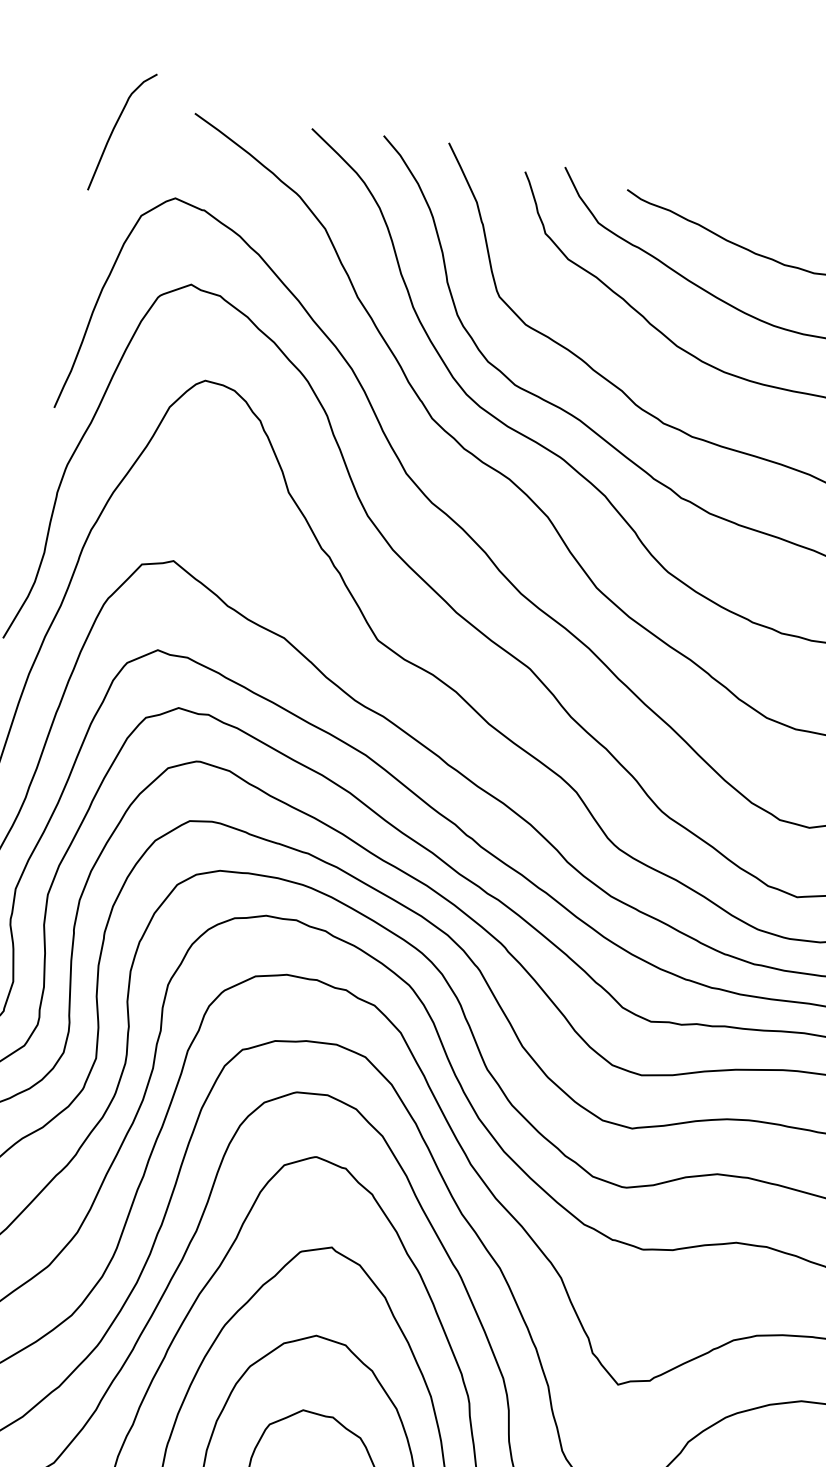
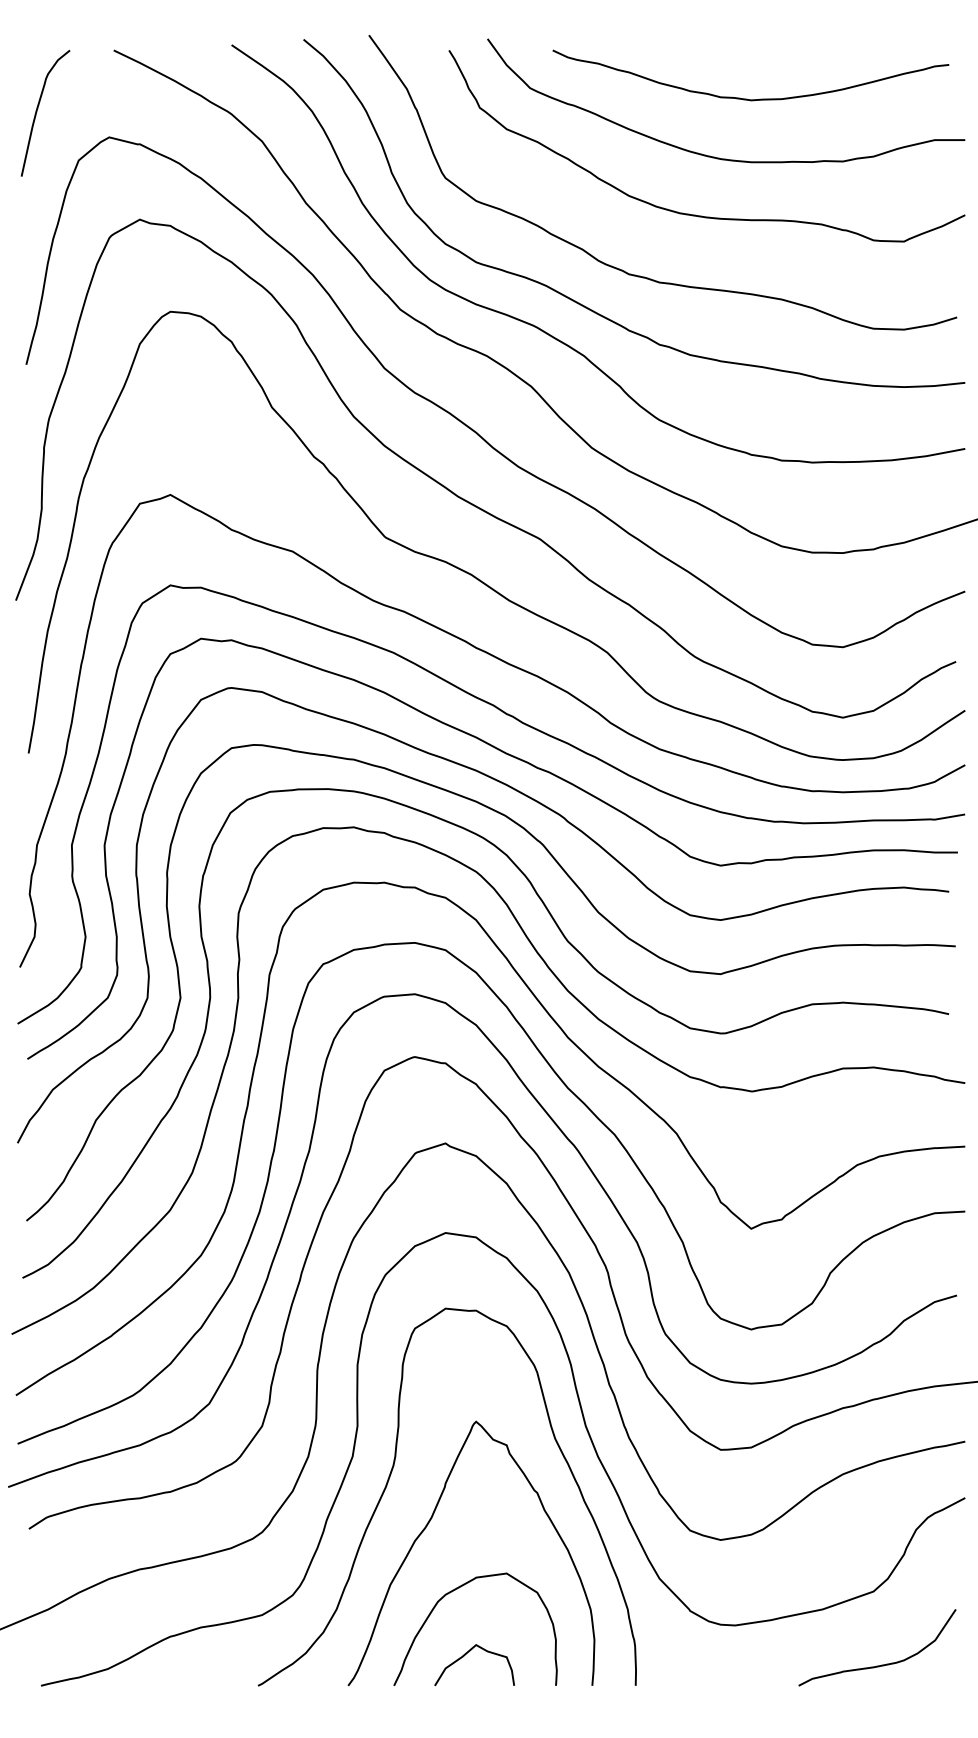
curve: (114, 129) -> (37, 112), moved

